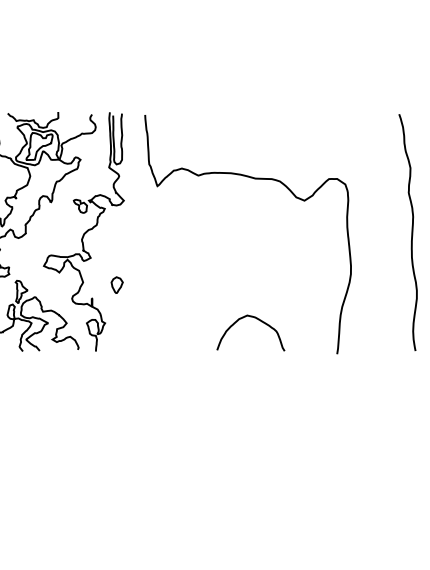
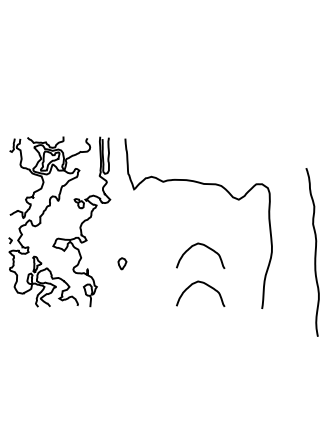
curve: (410, 232) -> (314, 252), moved
curve: (256, 266) -> (204, 246), added
part: (117, 284) -> (122, 263), moved

